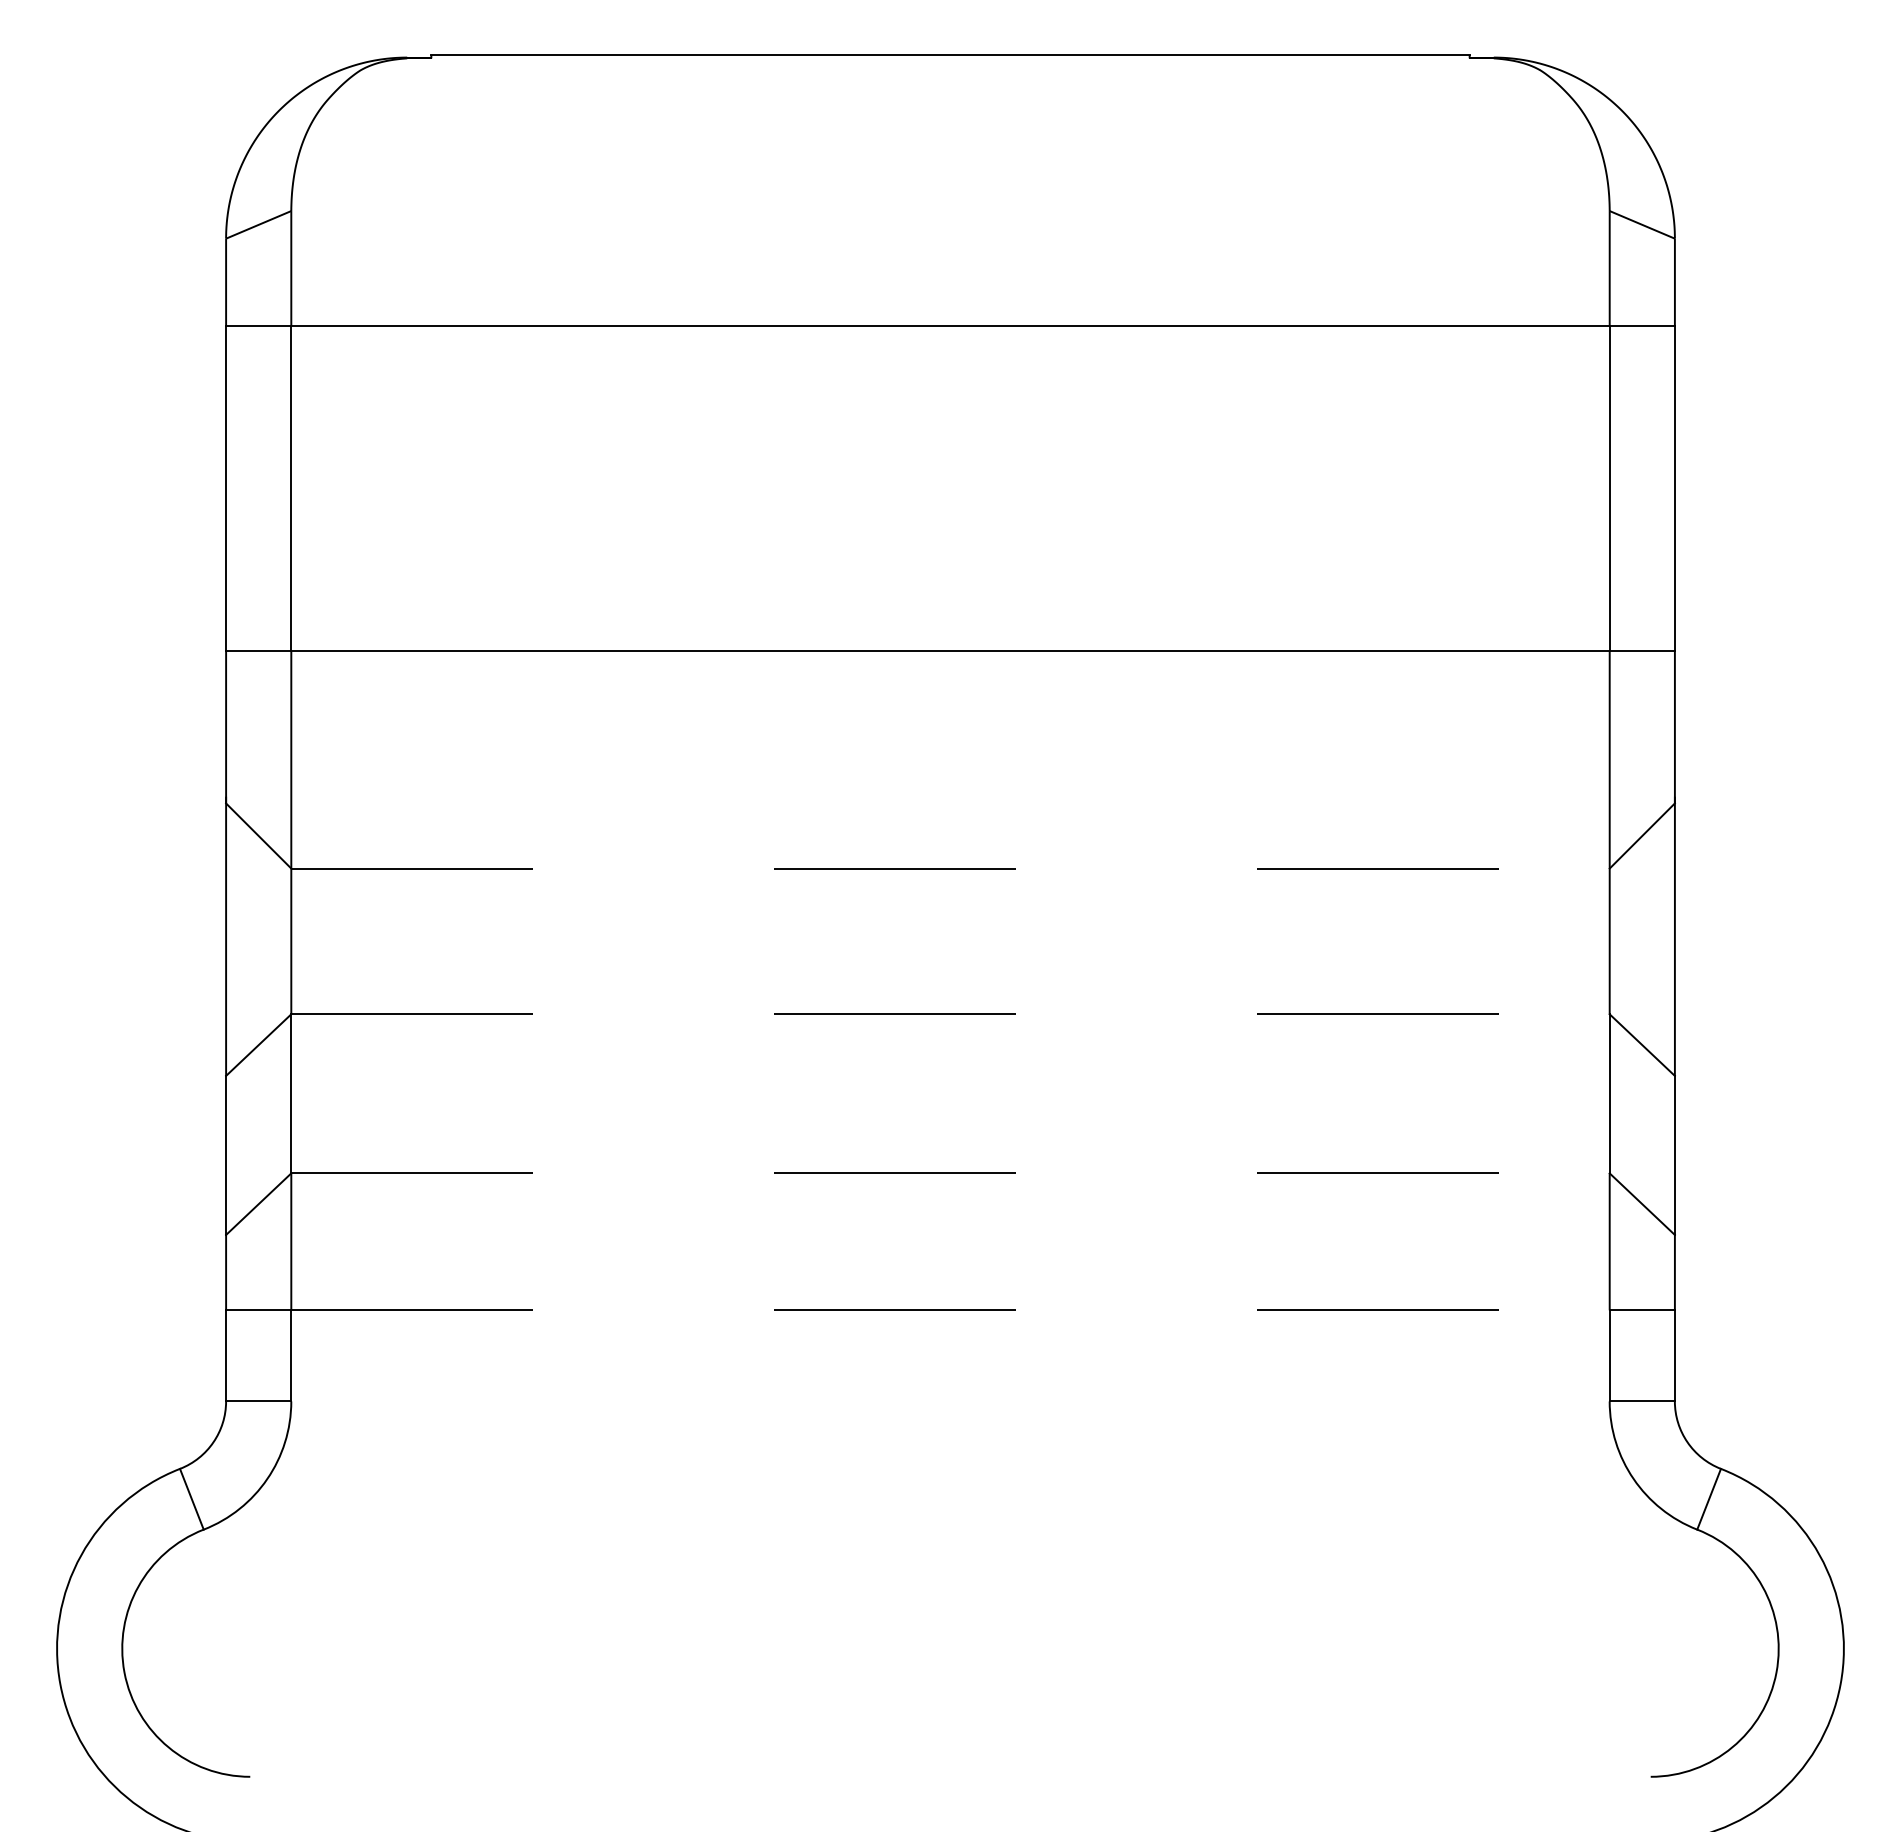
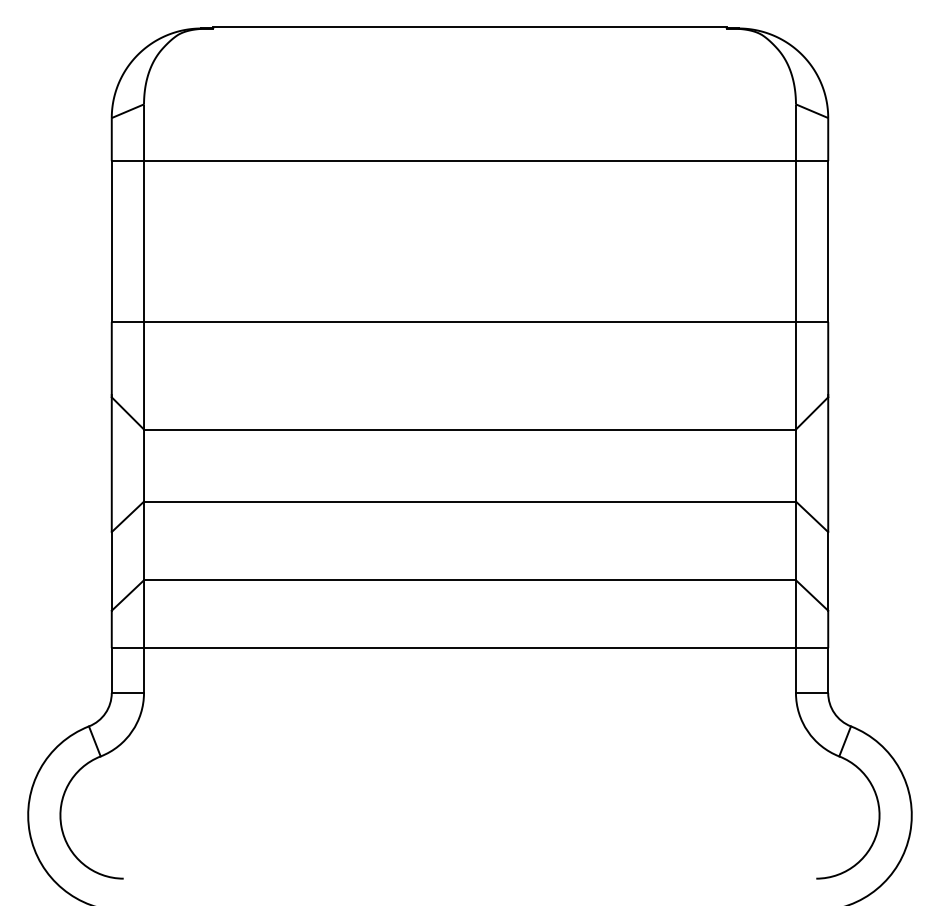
line: (951, 868) -> (470, 429), dashed -> solid
line: (951, 1014) -> (470, 501), dashed -> solid
line: (951, 1173) -> (470, 580), dashed -> solid
line: (951, 1311) -> (470, 648), dashed -> solid

